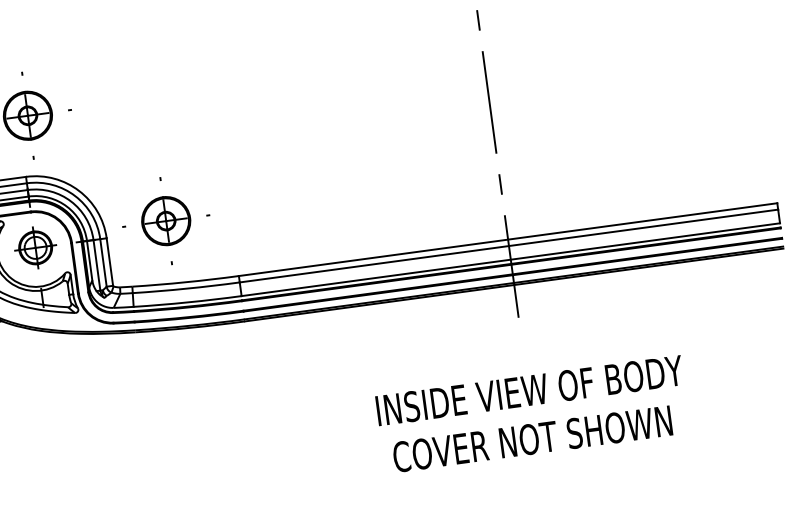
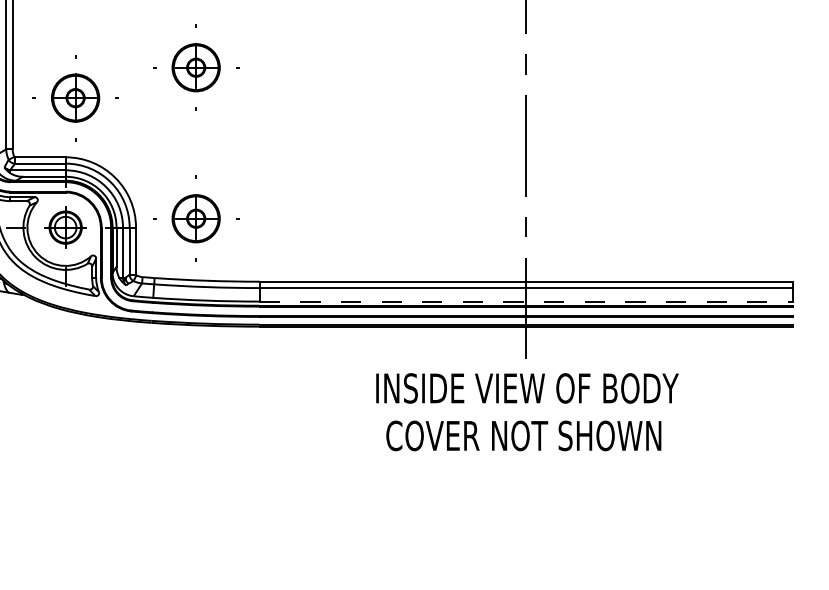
part: (145, 68) -> (196, 67), added
line: (511, 259) -> (526, 301), solid -> dashed
text: (533, 414) -> (527, 412), moved

